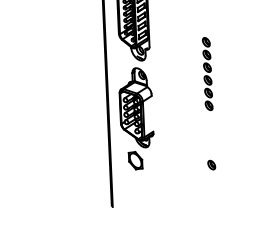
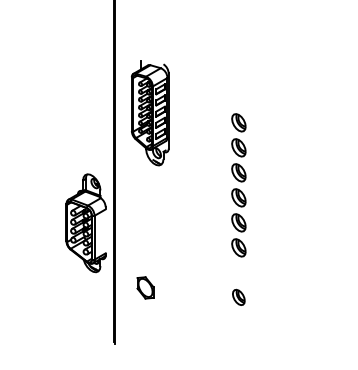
part: (207, 74) -> (238, 185), size x1.6
part: (135, 108) -> (85, 223), moved
part: (211, 165) -> (238, 297), size x1.4

